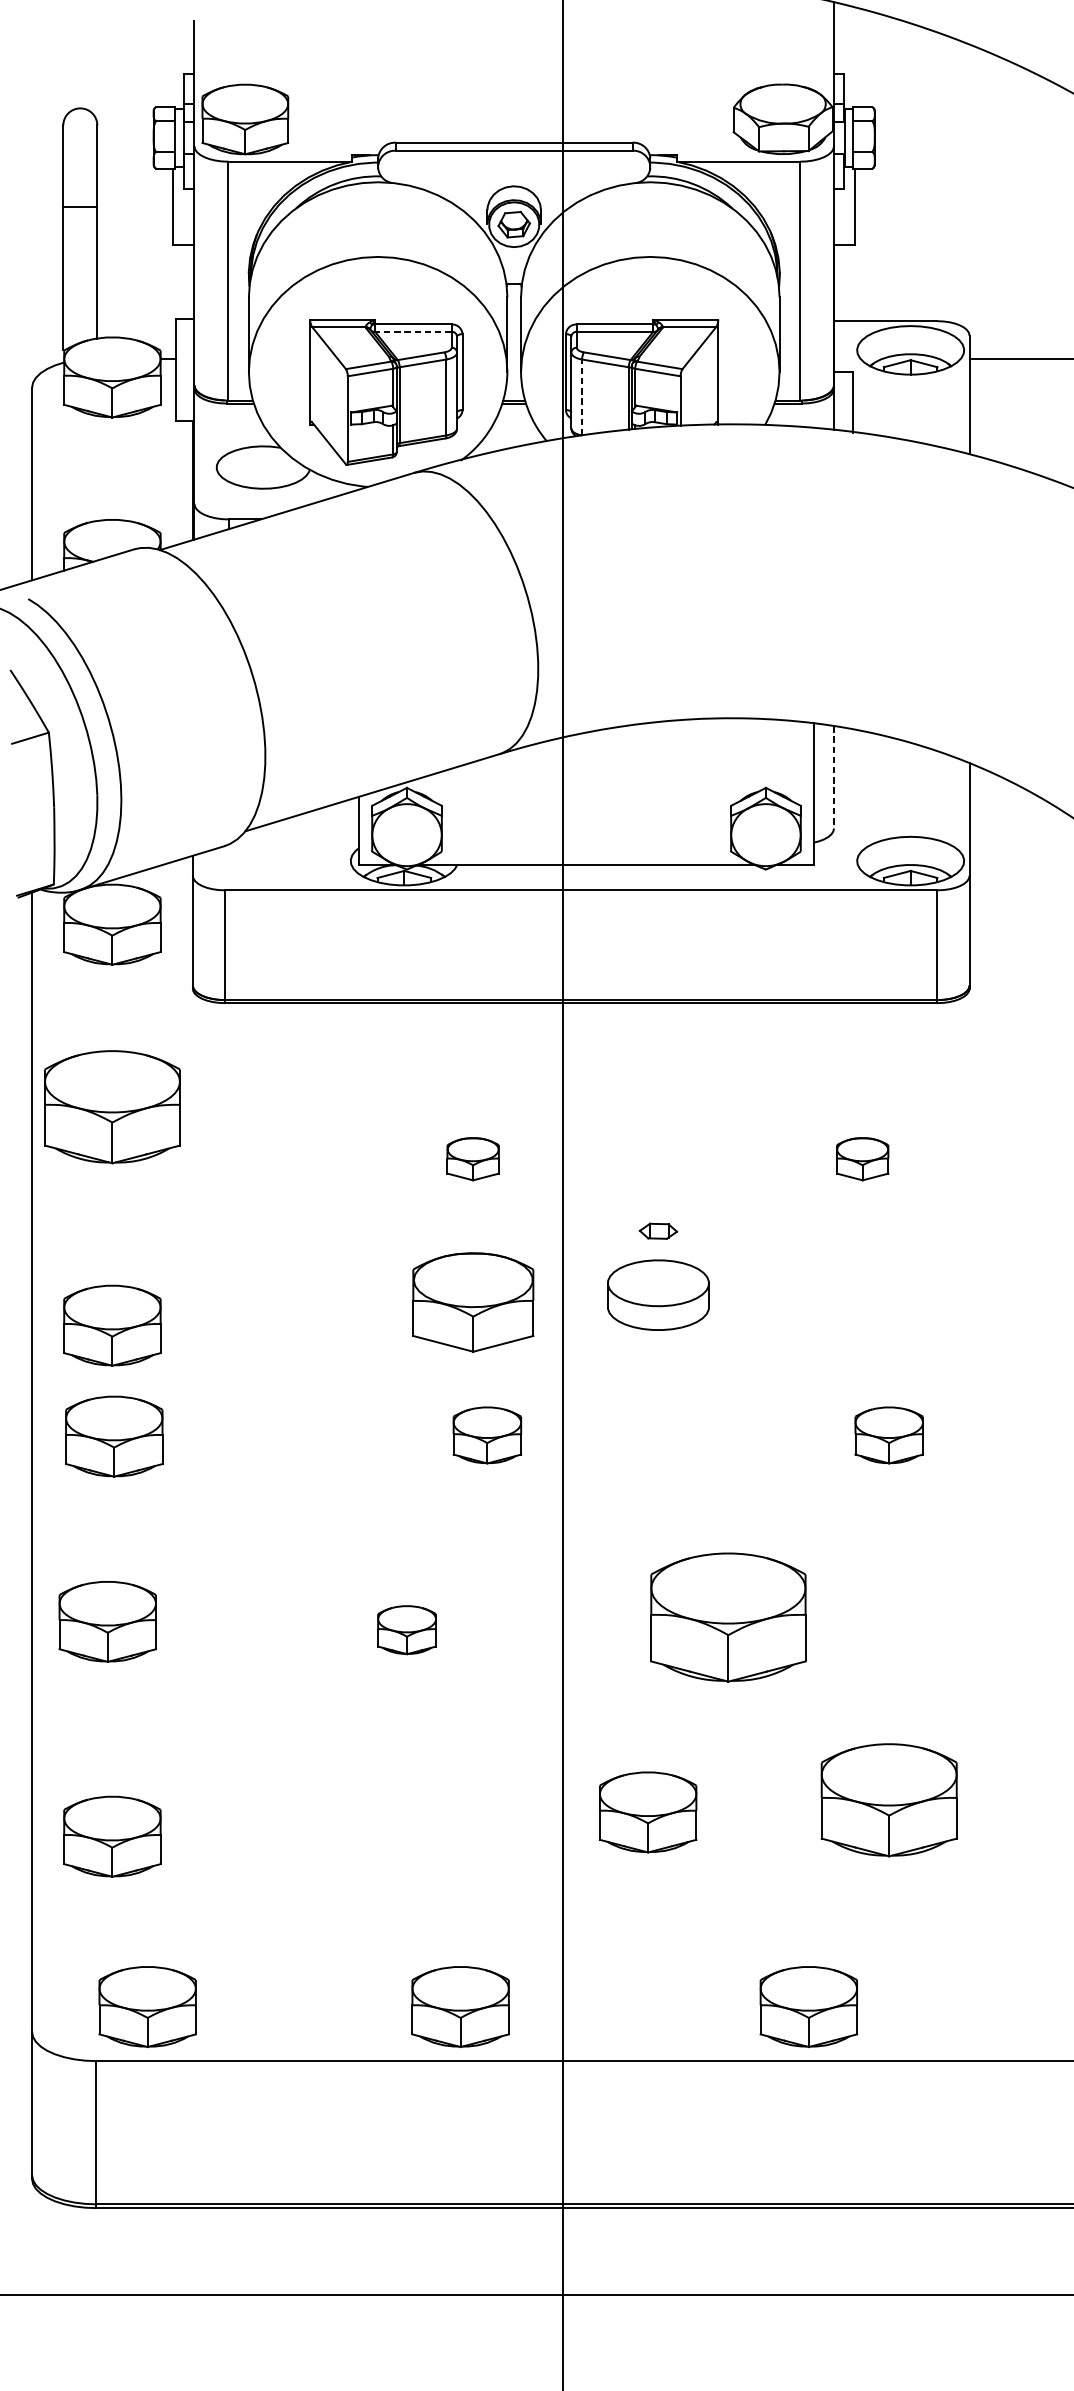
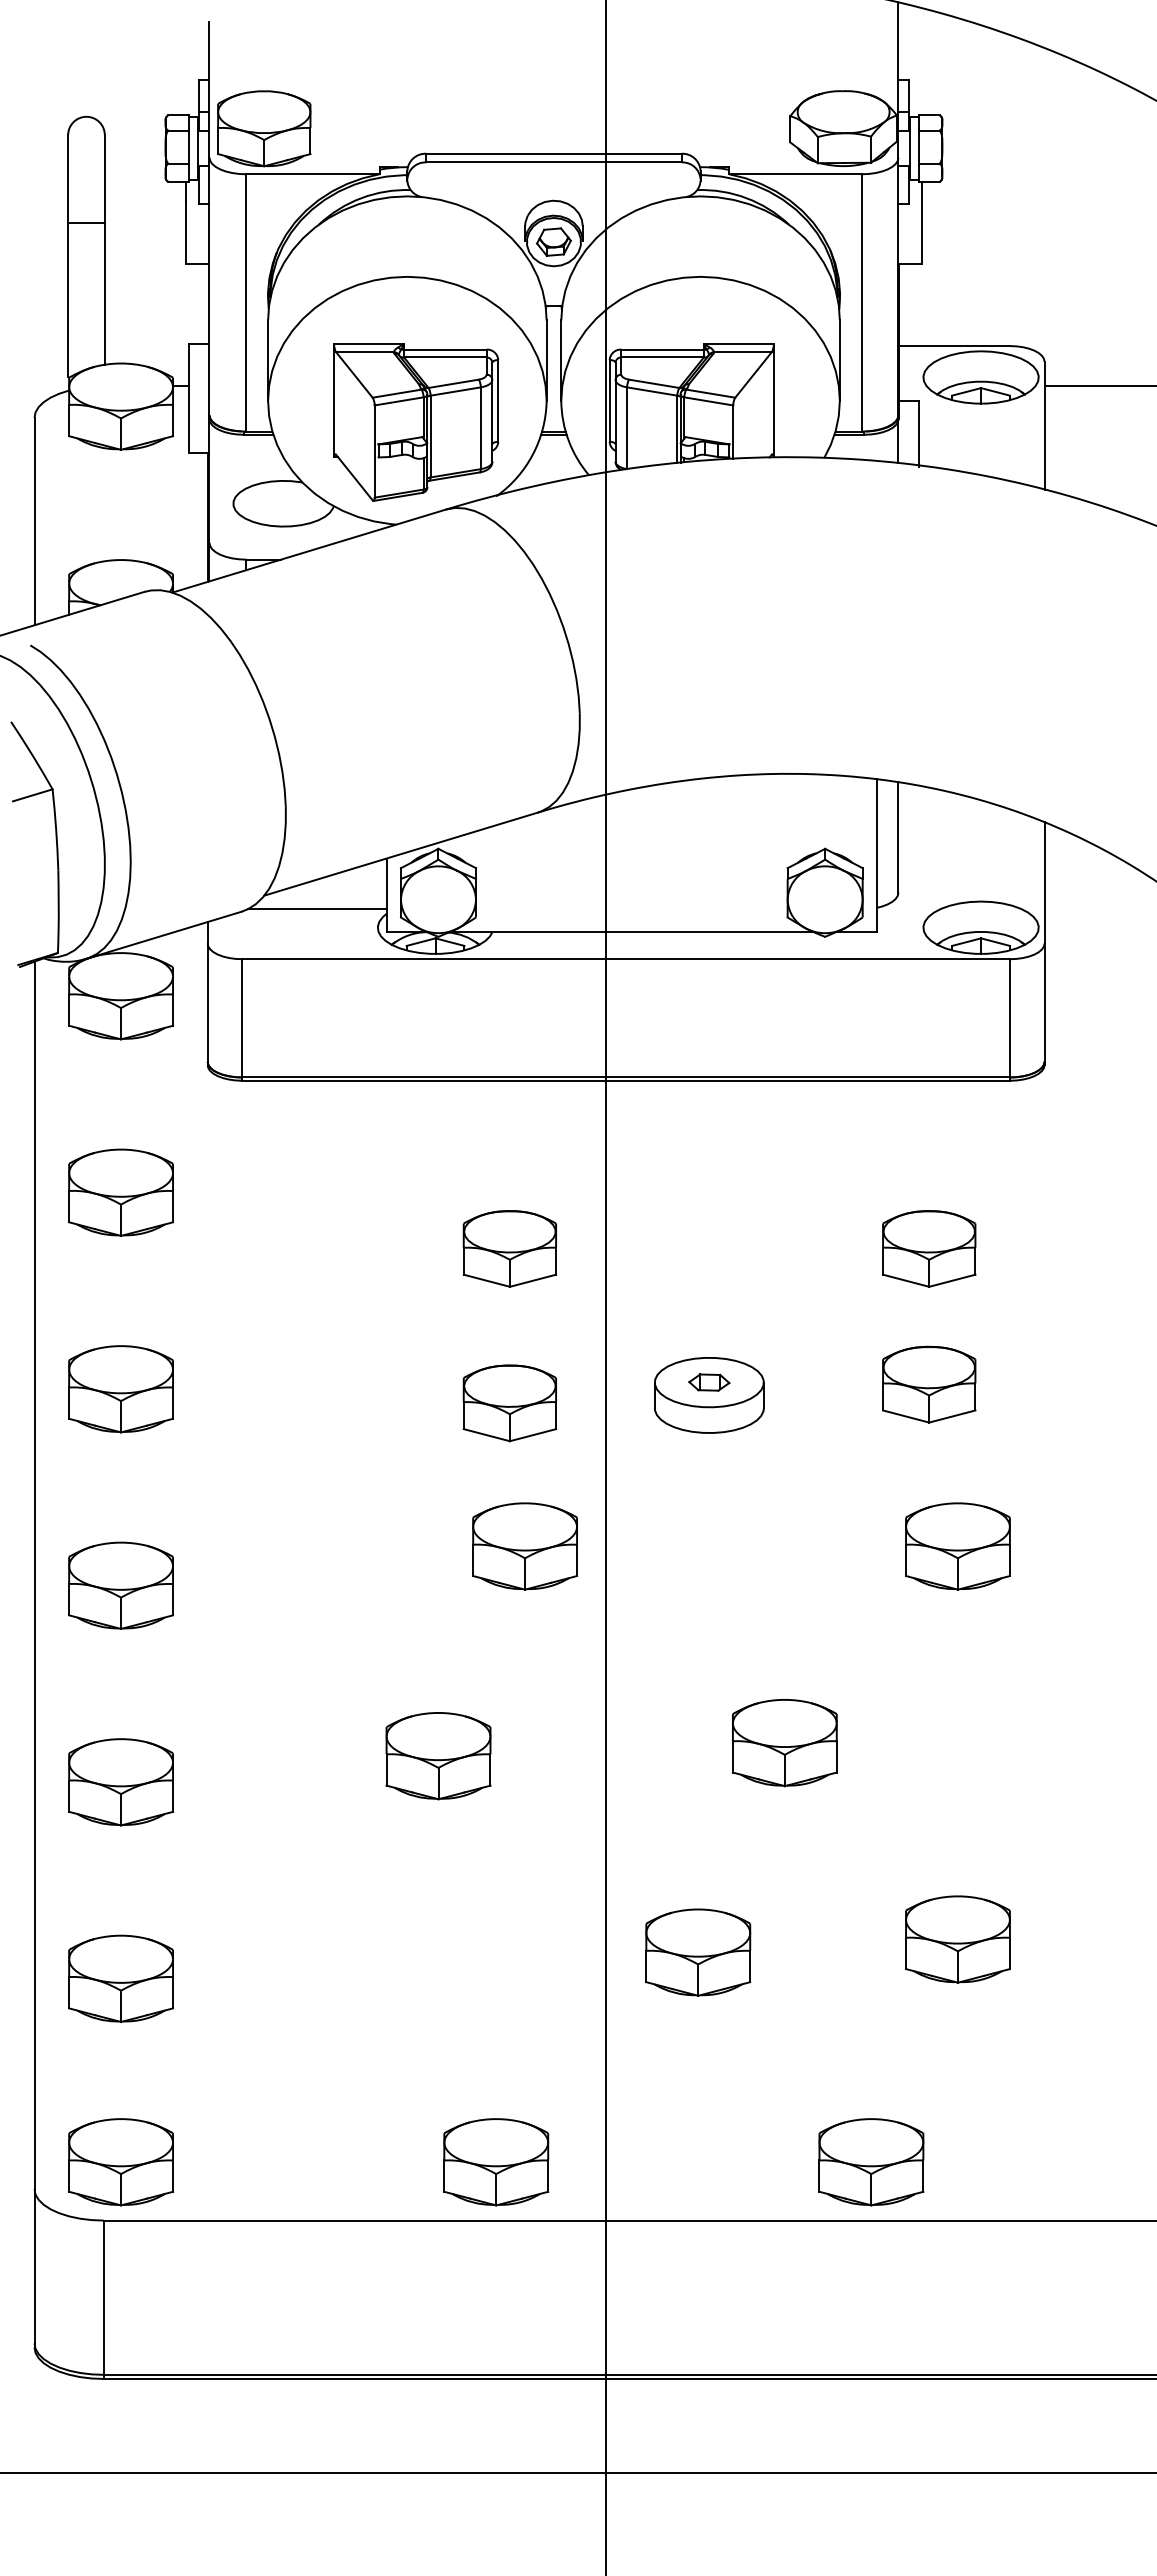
line: (412, 331) -> (444, 357), dashed -> solid
line: (582, 397) -> (627, 428), dashed -> solid
line: (834, 777) -> (898, 837), dashed -> solid
line: (293, 844) -> (316, 909), added
part: (111, 1106) -> (120, 1192), size x0.71
part: (472, 1158) -> (509, 1248), size x1.67
part: (862, 1158) -> (929, 1248), size x1.67
part: (658, 1231) -> (709, 1382), moved
part: (862, 1285) -> (929, 1384), added
part: (472, 1302) -> (509, 1403), size x0.71
part: (111, 1325) -> (120, 1389), moved
part: (486, 1435) -> (524, 1546), size x1.43
part: (888, 1435) -> (957, 1546), size x1.43
part: (113, 1436) -> (120, 1585), moved
part: (728, 1618) -> (784, 1743), size x0.62
part: (107, 1622) -> (120, 1782), moved
part: (407, 1630) -> (438, 1756), size x1.67
part: (888, 1800) -> (957, 1939), size x0.71
part: (147, 2007) -> (120, 2162), moved

